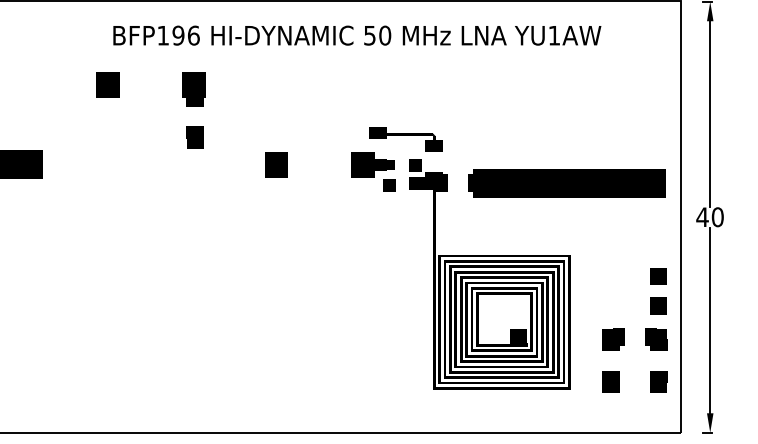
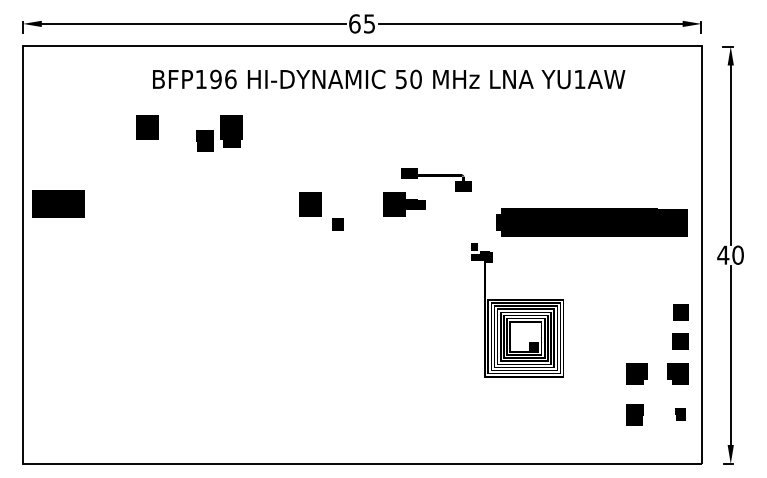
part: (194, 136) -> (204, 140), moved
part: (388, 185) -> (337, 224), moved
part: (489, 274) -> (517, 310), size x0.6
part: (658, 381) -> (680, 414), size x0.6

